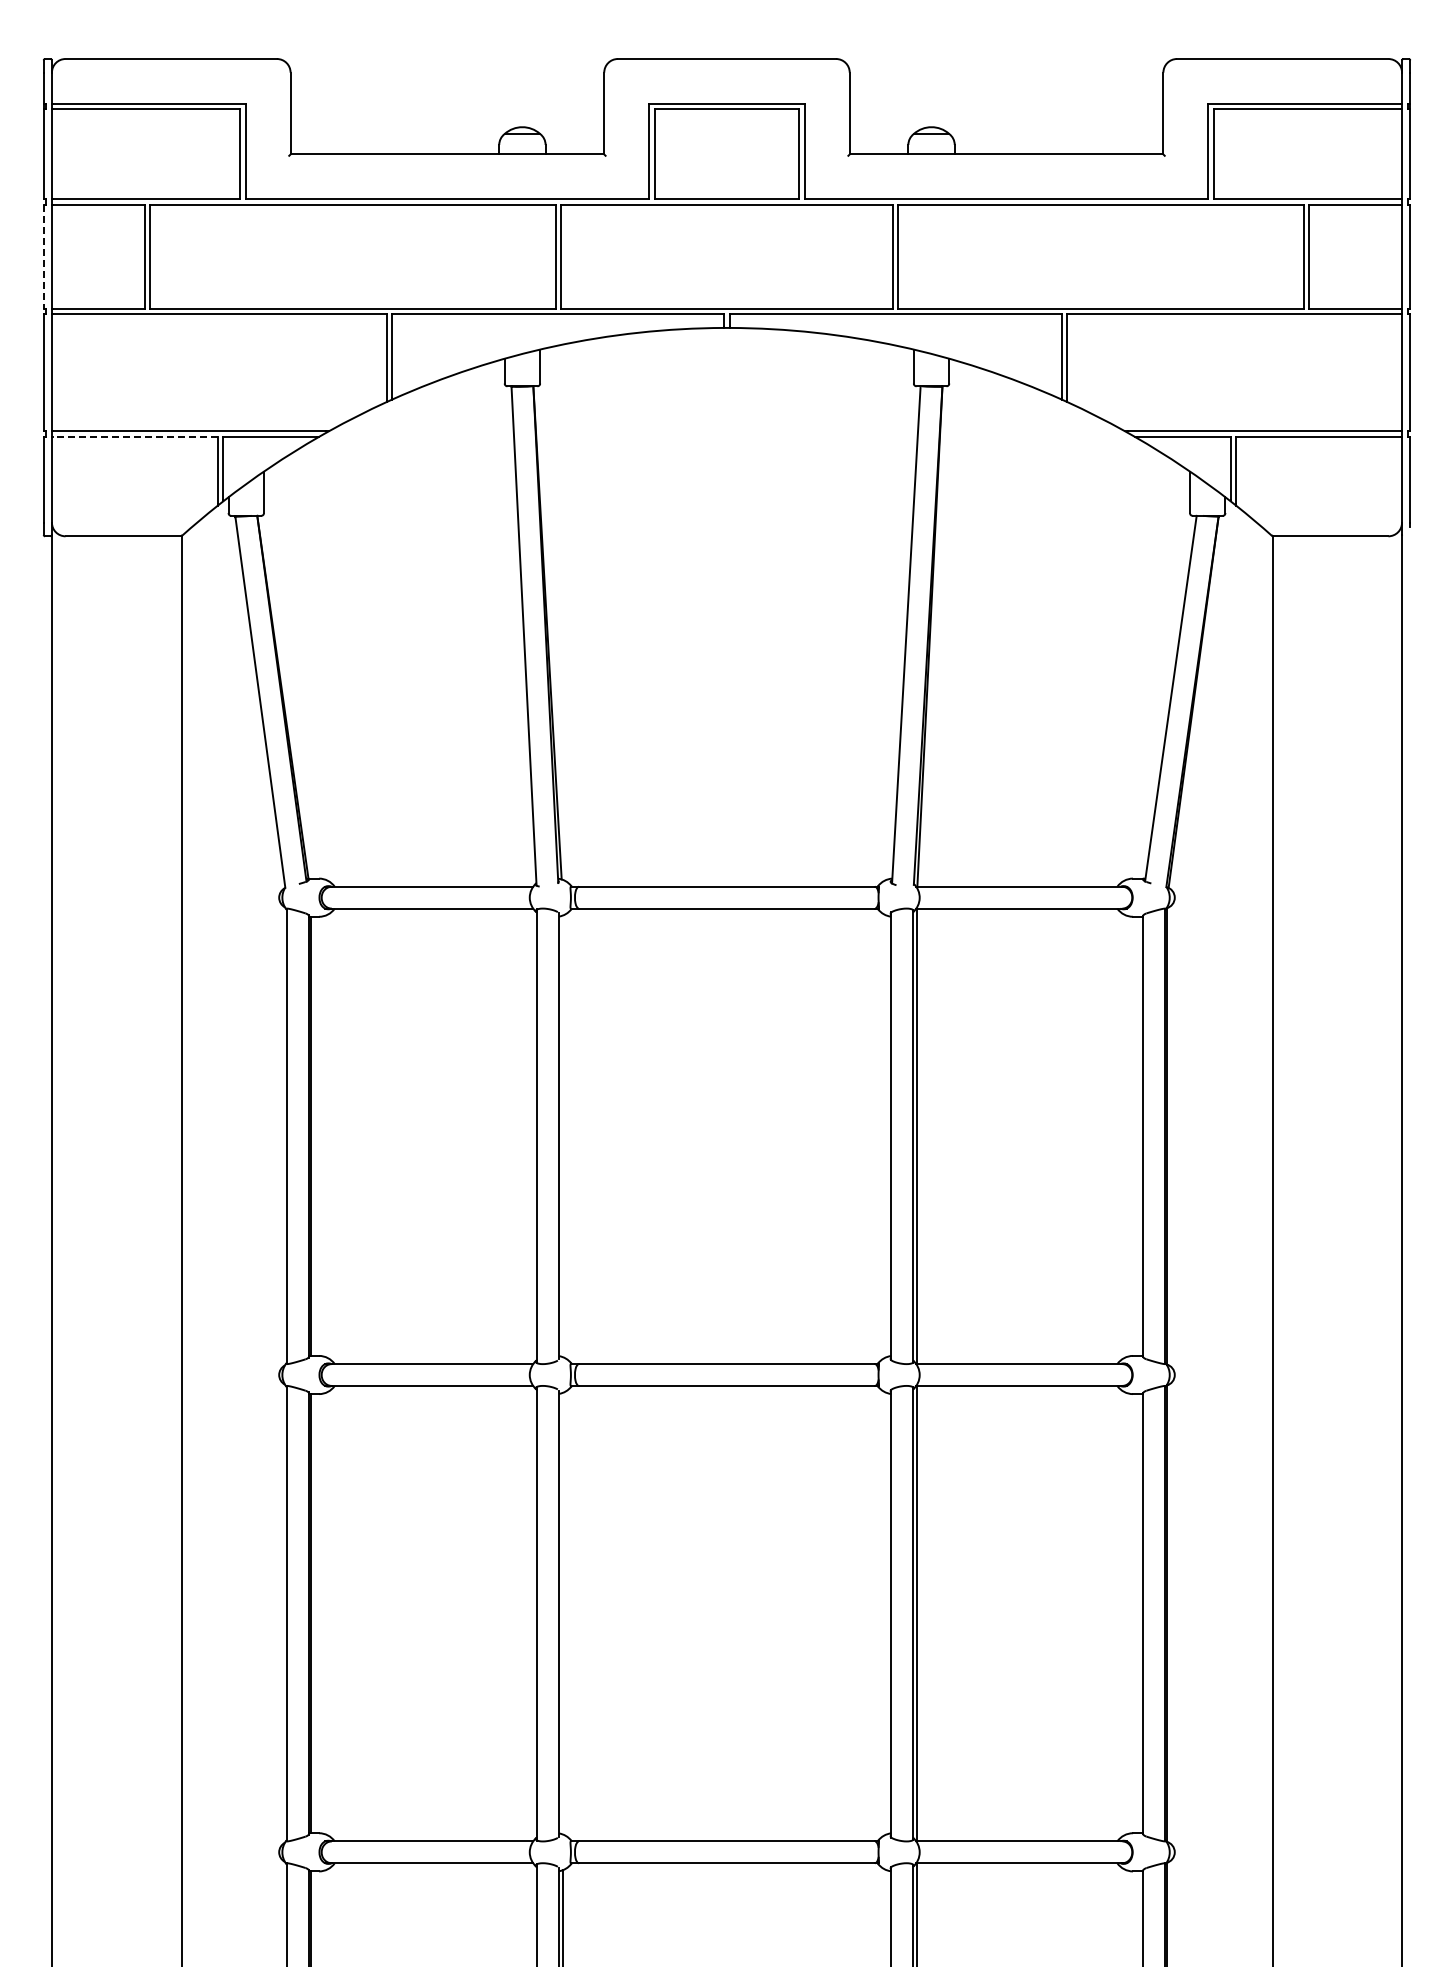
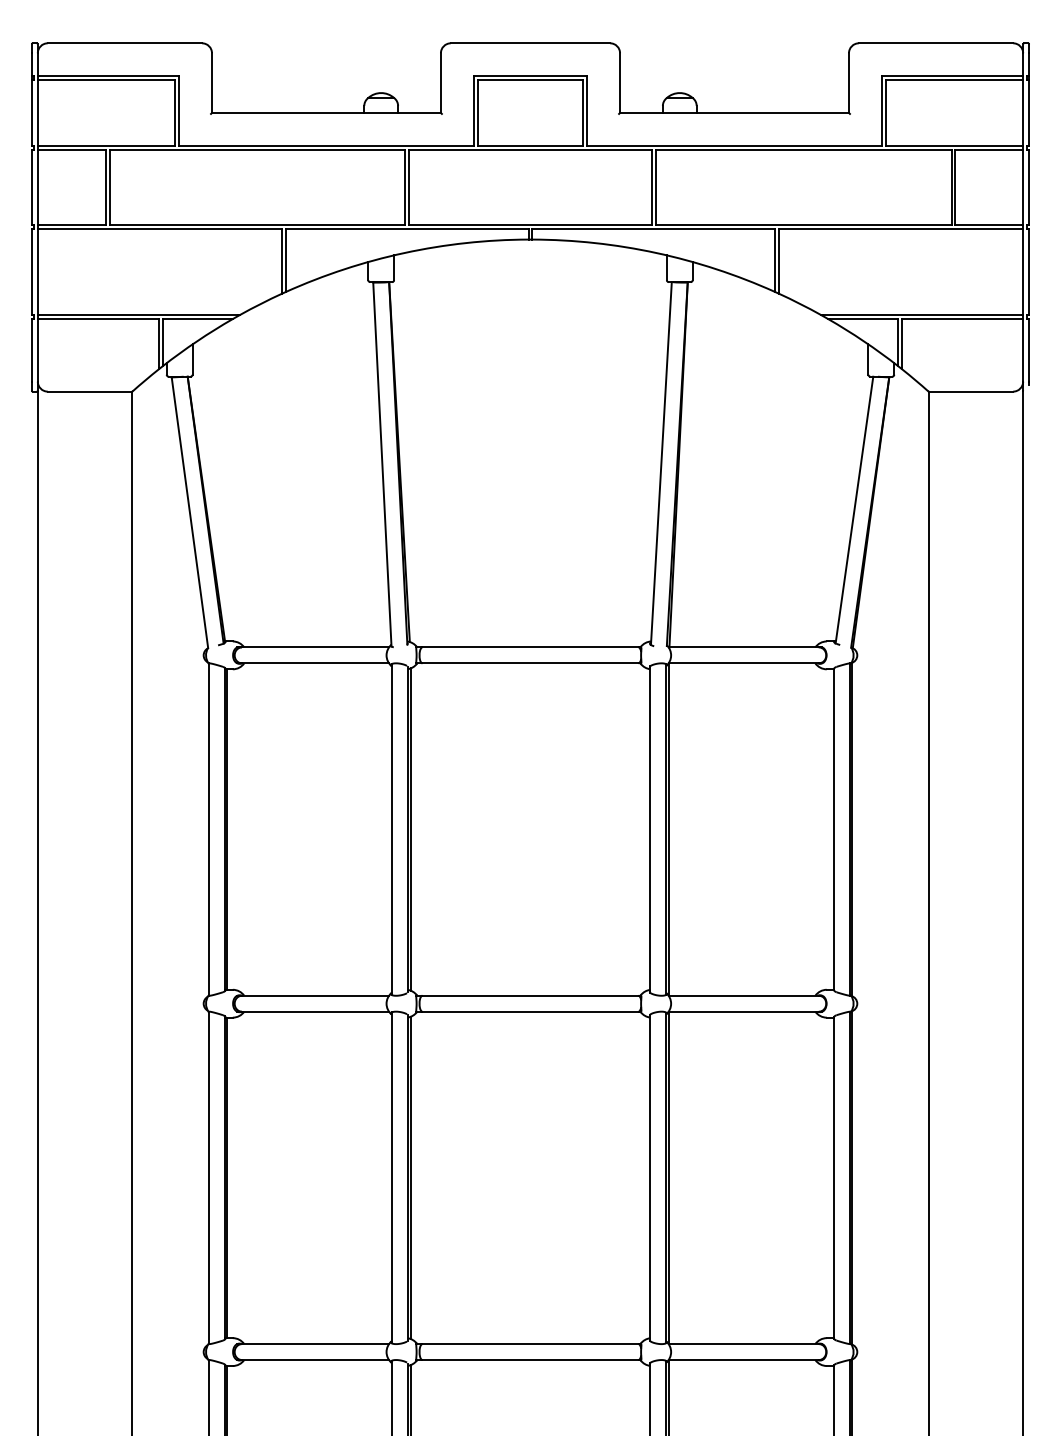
line: (43, 256) -> (31, 187), dashed -> solid
line: (135, 436) -> (98, 318), dashed -> solid
line: (562, 1136) -> (410, 829), added
line: (562, 1613) -> (410, 1177), added

